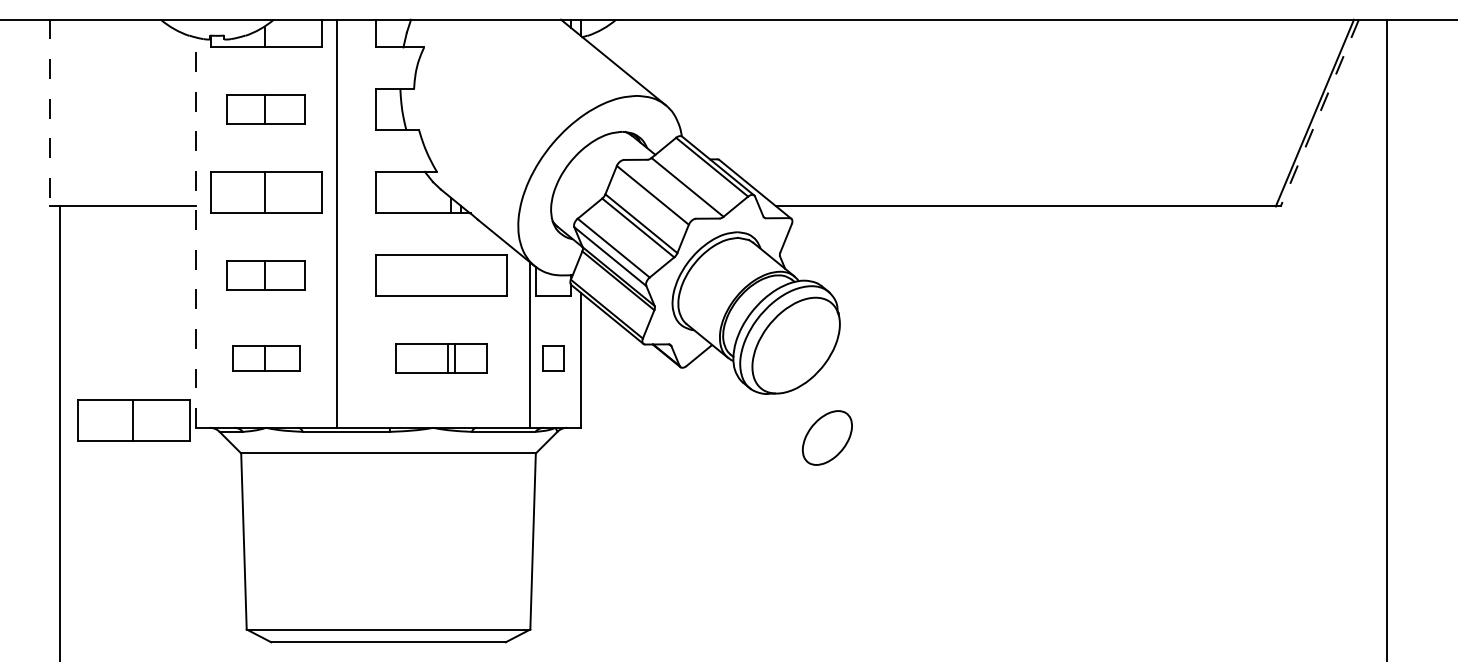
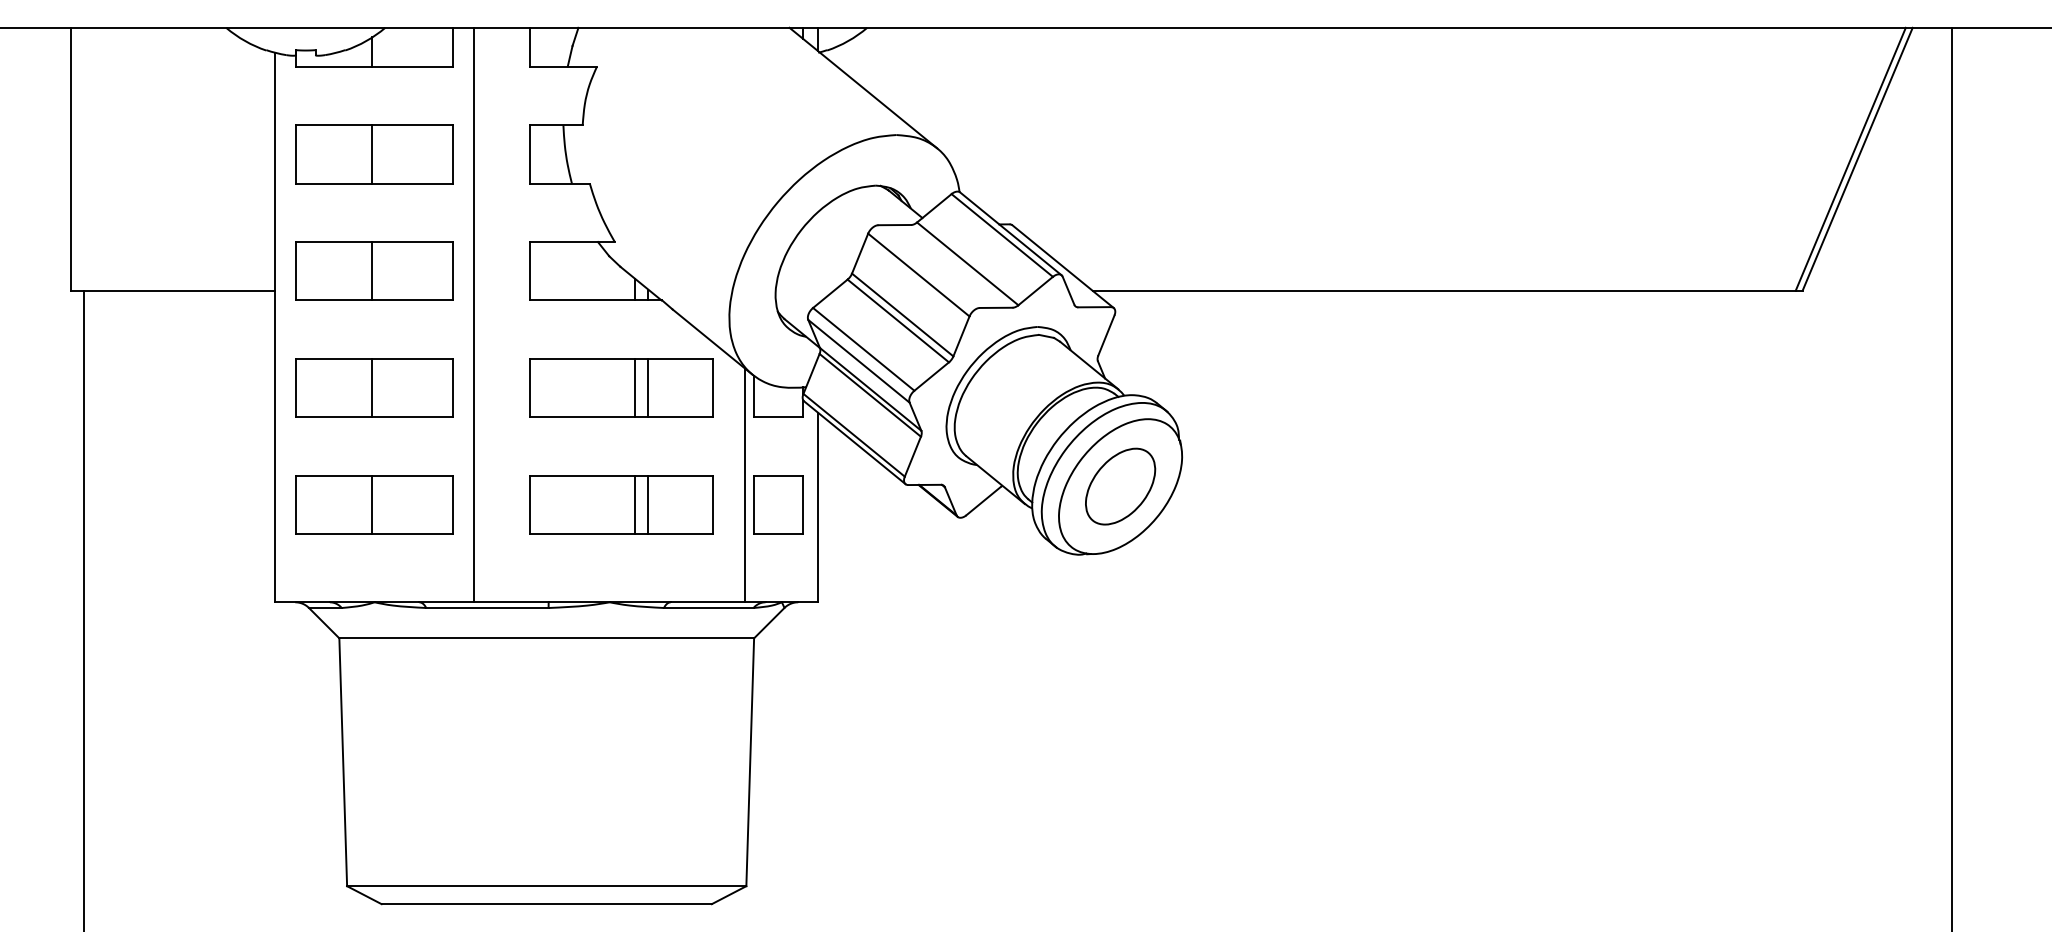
part: (266, 109) -> (374, 154), size x1.43
line: (50, 113) -> (70, 159), dashed -> solid
line: (1319, 113) -> (1857, 159), dashed -> solid
line: (195, 232) -> (275, 327), dashed -> solid
part: (266, 275) -> (374, 387), size x1.43
line: (450, 275) -> (634, 387), added
line: (460, 275) -> (648, 387), added
part: (266, 358) -> (374, 504), size x1.67
part: (441, 358) -> (621, 504), size x1.43
part: (553, 358) -> (778, 504), size x1.67
part: (134, 420) -> (188, 591), removed
part: (827, 437) -> (1120, 486), moved

